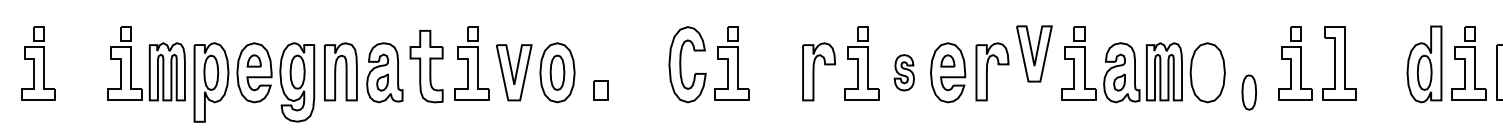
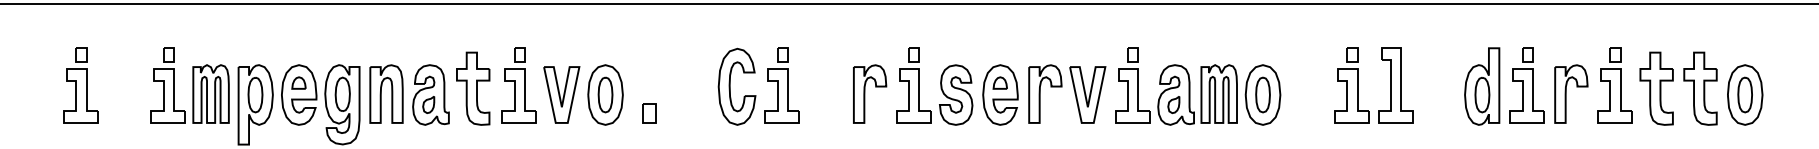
part: (1034, 53) -> (1087, 94), moved
part: (904, 72) -> (956, 94), size x1.67
part: (1248, 92) -> (1262, 94), moved

